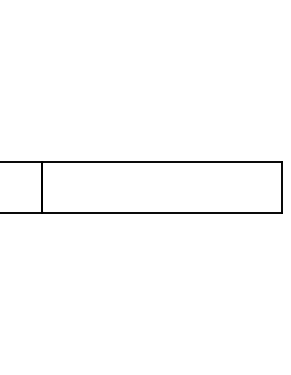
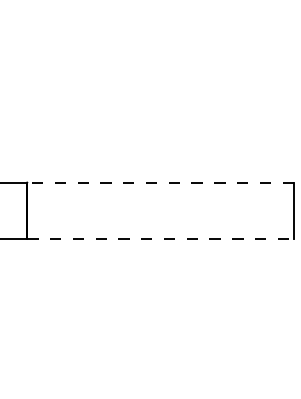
line: (162, 162) -> (160, 182), solid -> dashed
line: (162, 212) -> (160, 238), solid -> dashed

